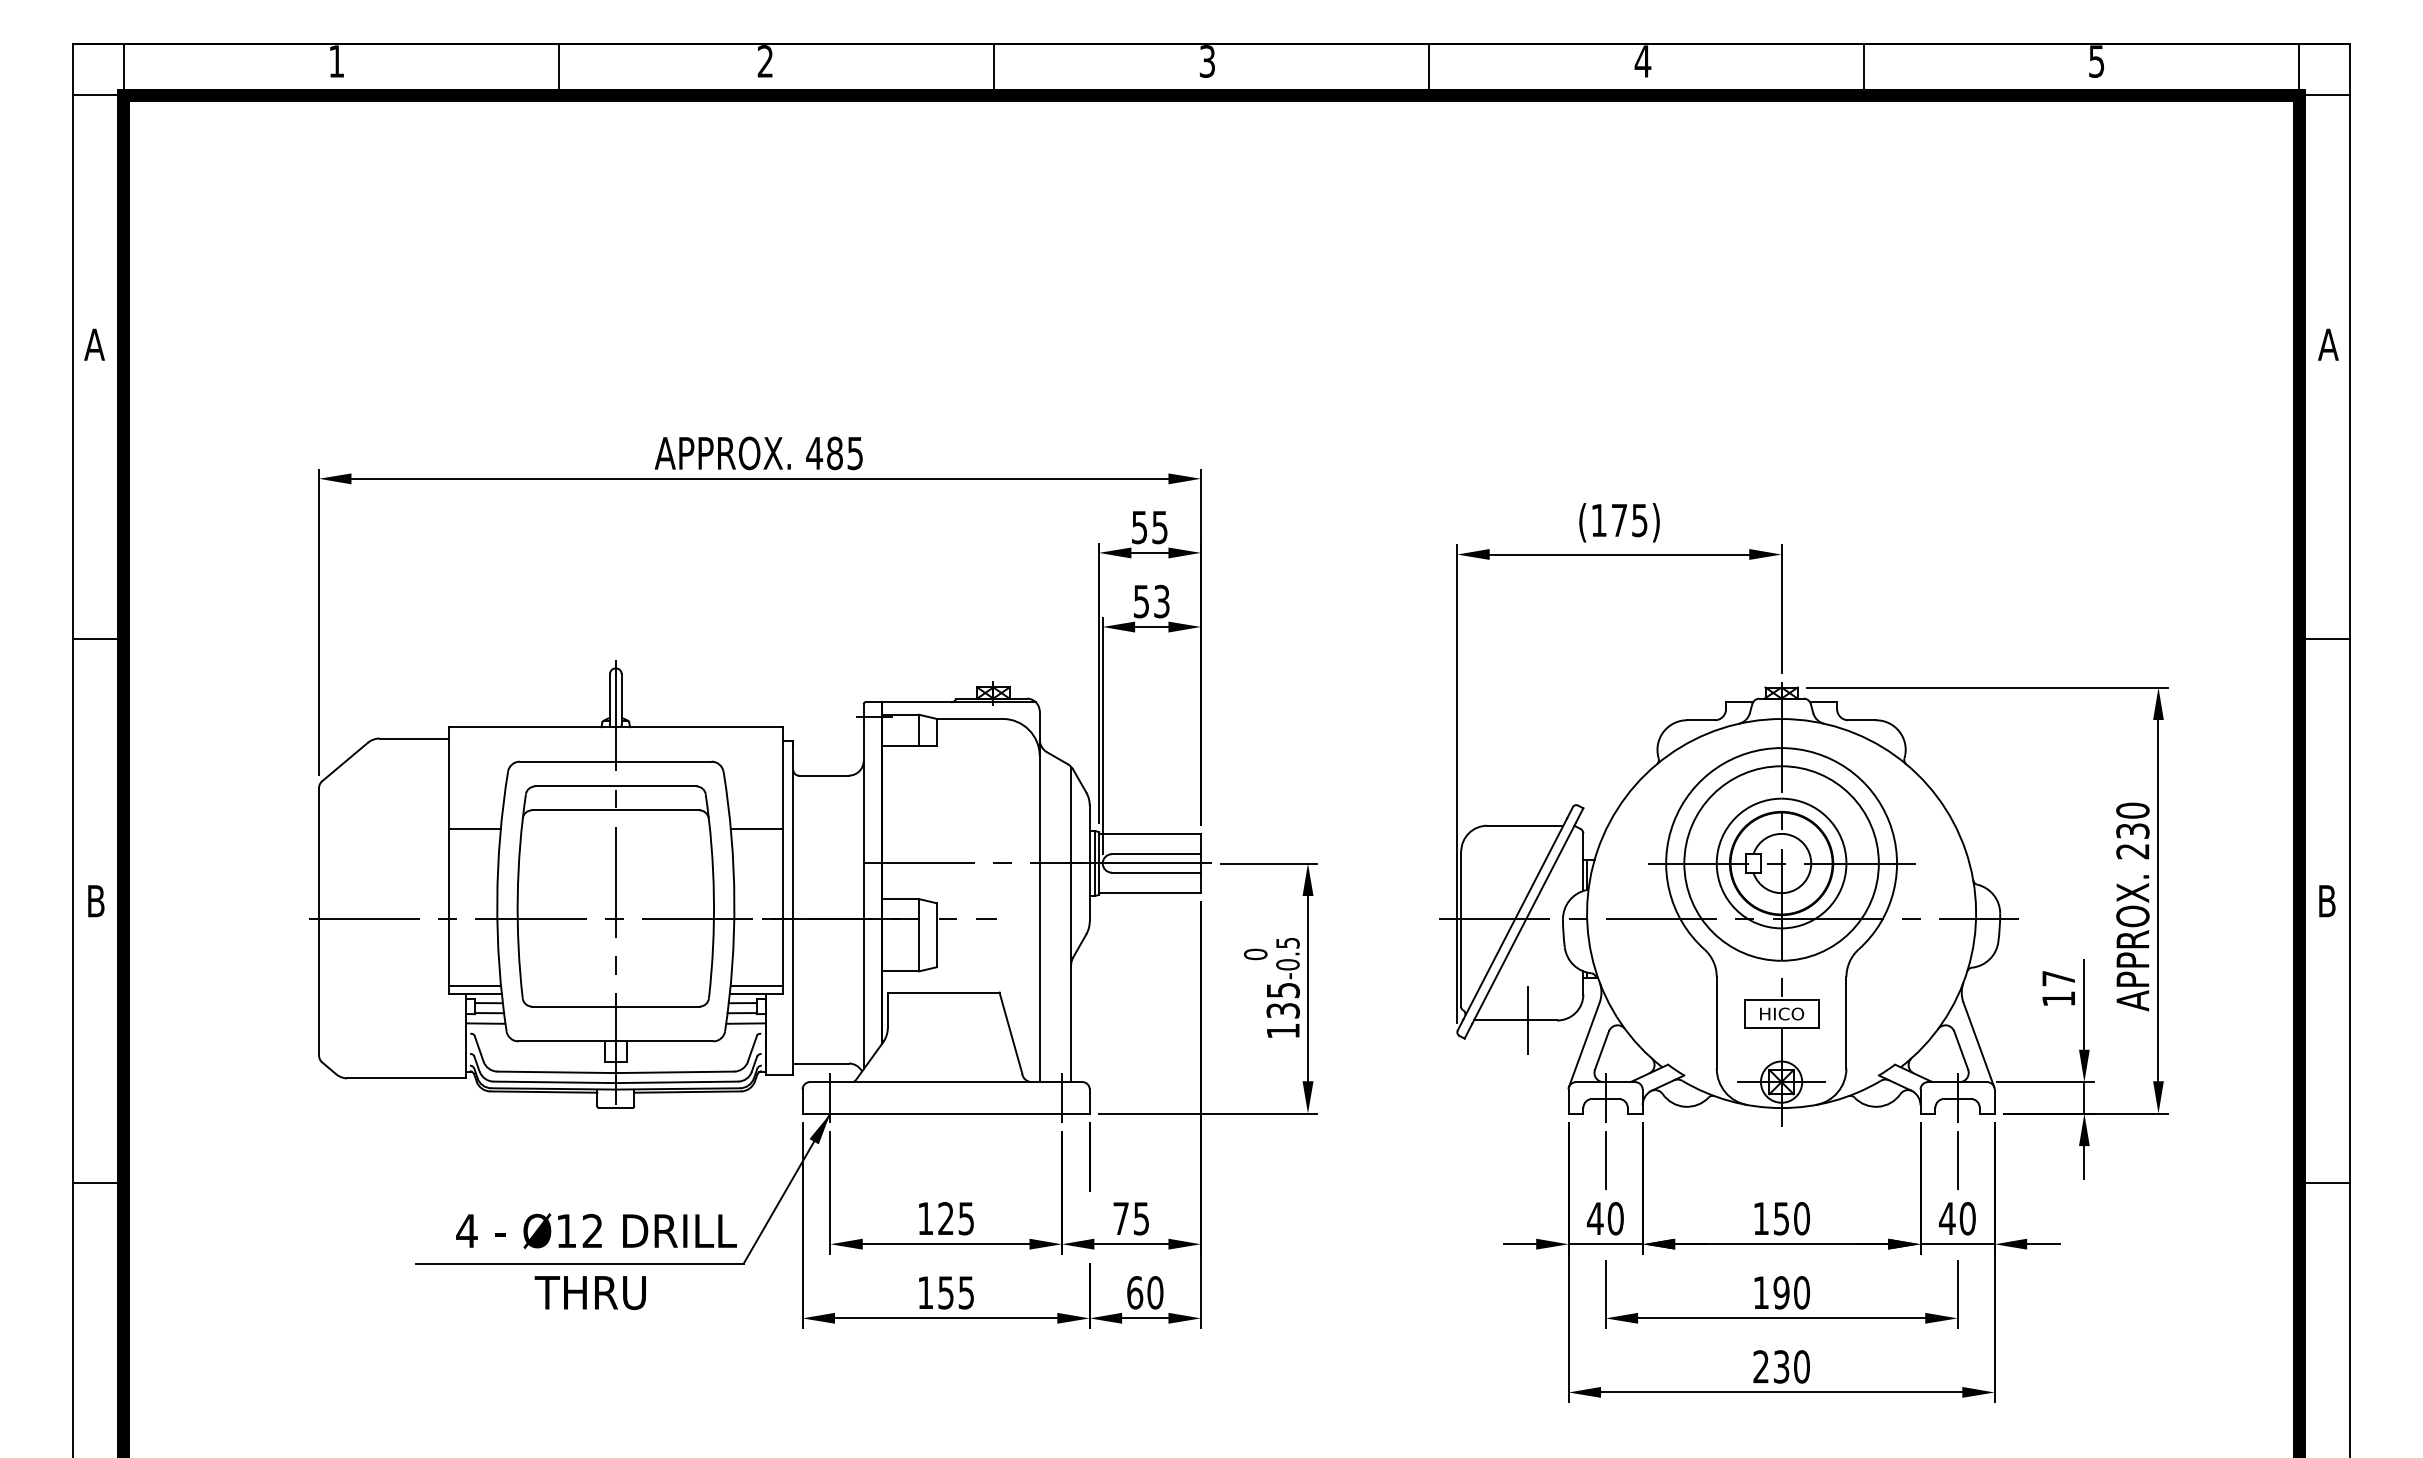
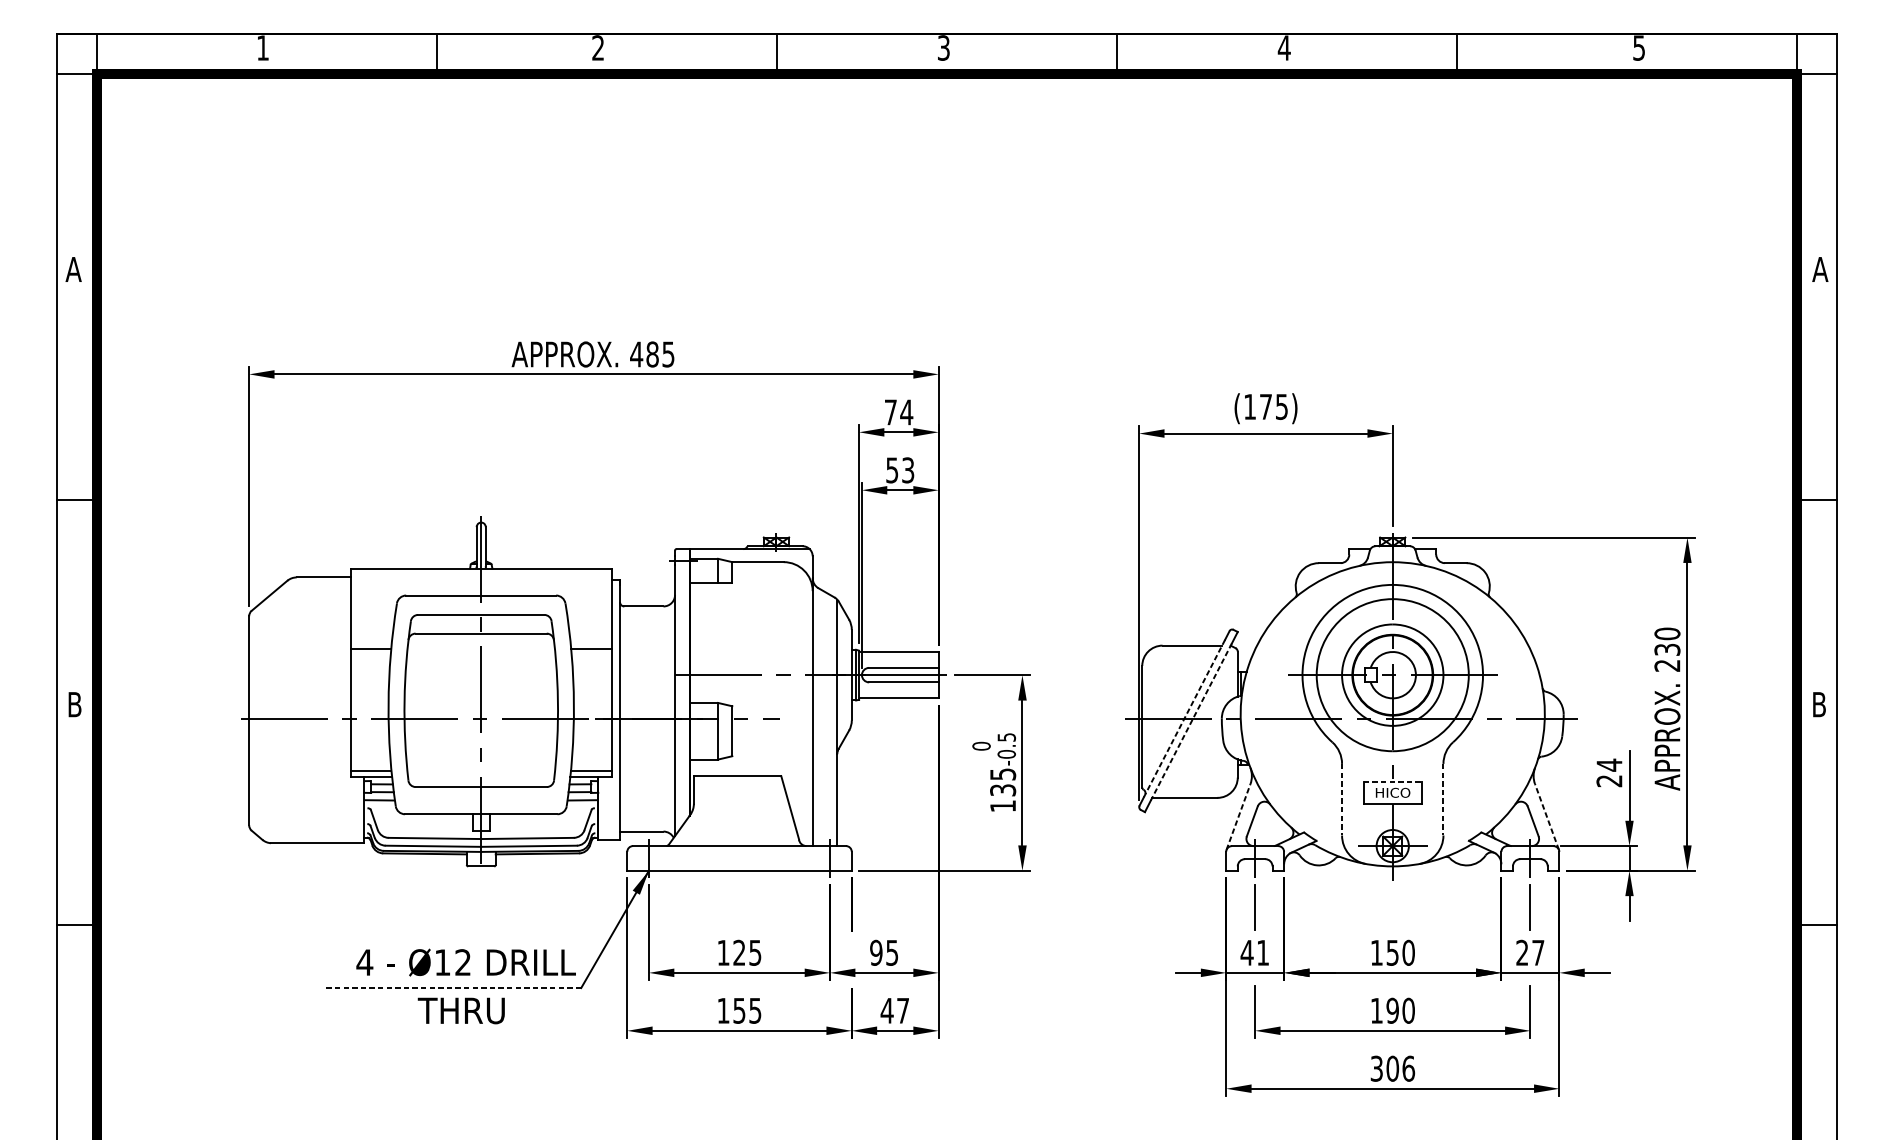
text: (1150, 527) -> (899, 412), 55 -> 74
line: (1515, 919) -> (1184, 718), solid -> dashed
line: (1523, 923) -> (1190, 722), solid -> dashed
text: (2058, 988) -> (1609, 772), 17 -> 24
line: (1782, 1000) -> (1393, 782), solid -> dashed
line: (1527, 1020) -> (1194, 797), removed
line: (1716, 1022) -> (1341, 799), solid -> dashed
line: (1846, 1022) -> (1443, 799), solid -> dashed
line: (1584, 1044) -> (1238, 816), solid -> dashed
line: (1978, 1044) -> (1546, 816), solid -> dashed
text: (1121, 1218) -> (876, 952), 75 -> 95
text: (1615, 1218) -> (1262, 952), 40 -> 41
text: (1956, 1218) -> (1529, 952), 40 -> 27
line: (580, 1263) -> (453, 987), solid -> dashed
text: (1144, 1292) -> (894, 1010), 60 -> 47
text: (1781, 1366) -> (1392, 1068), 230 -> 306

